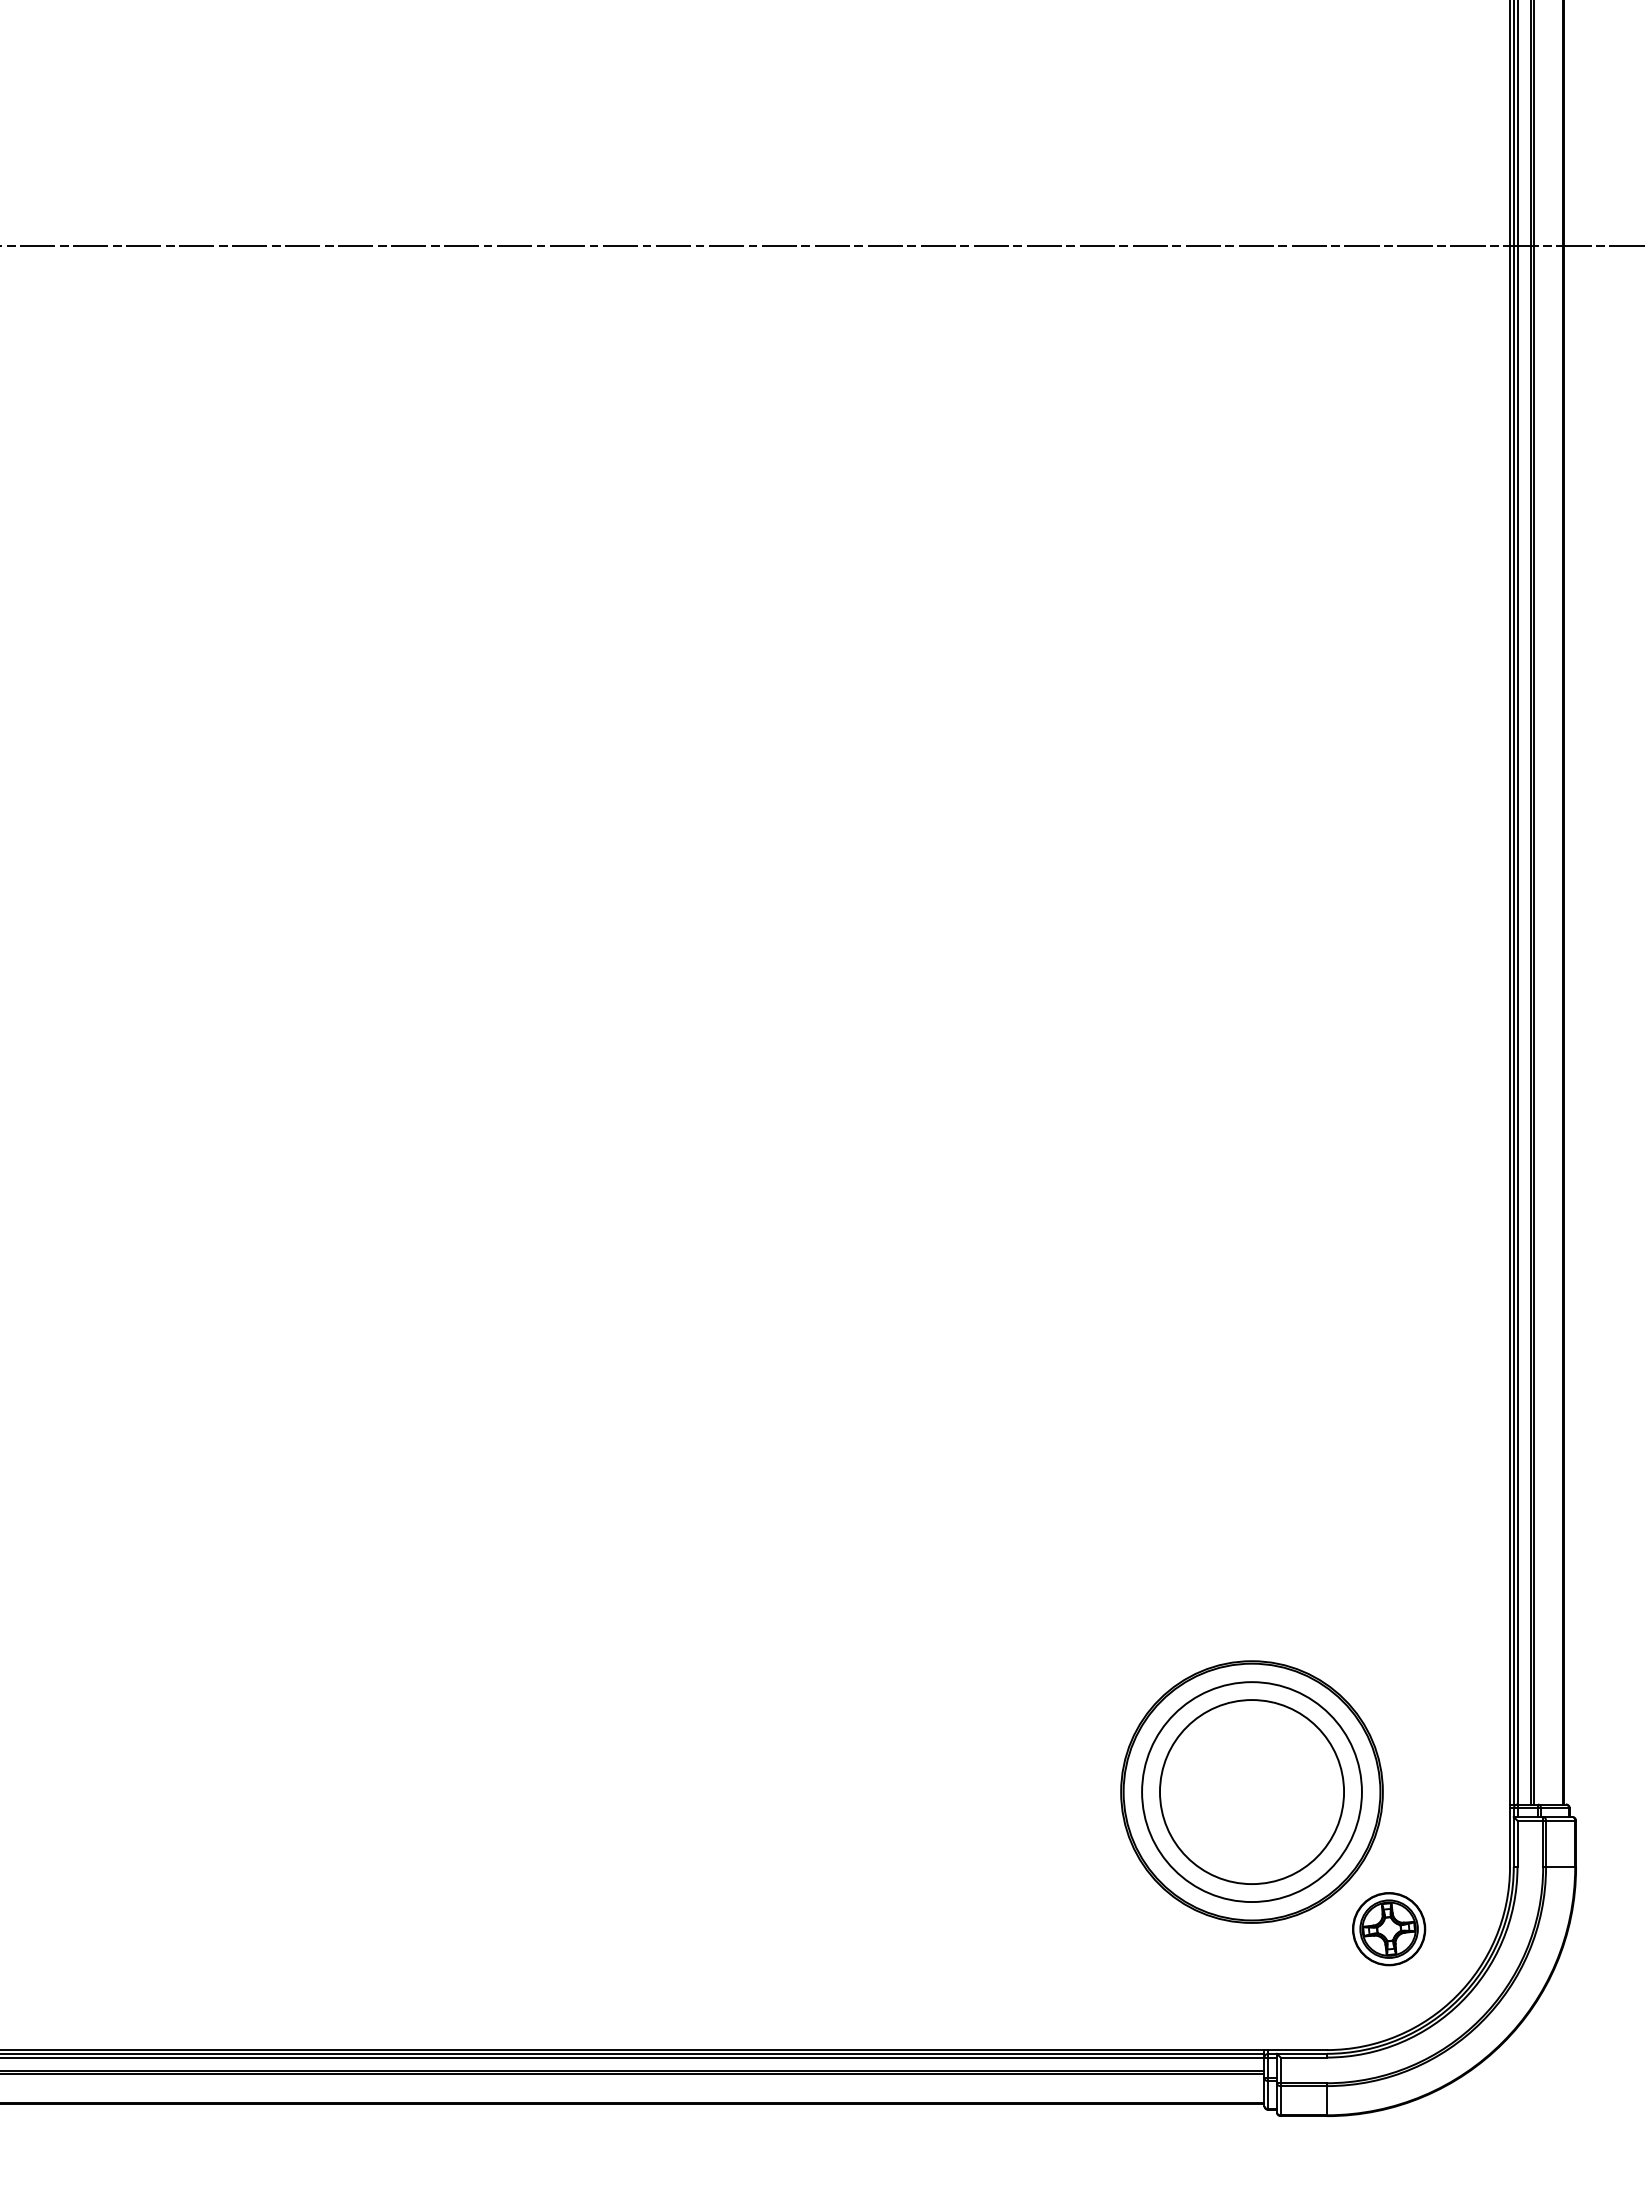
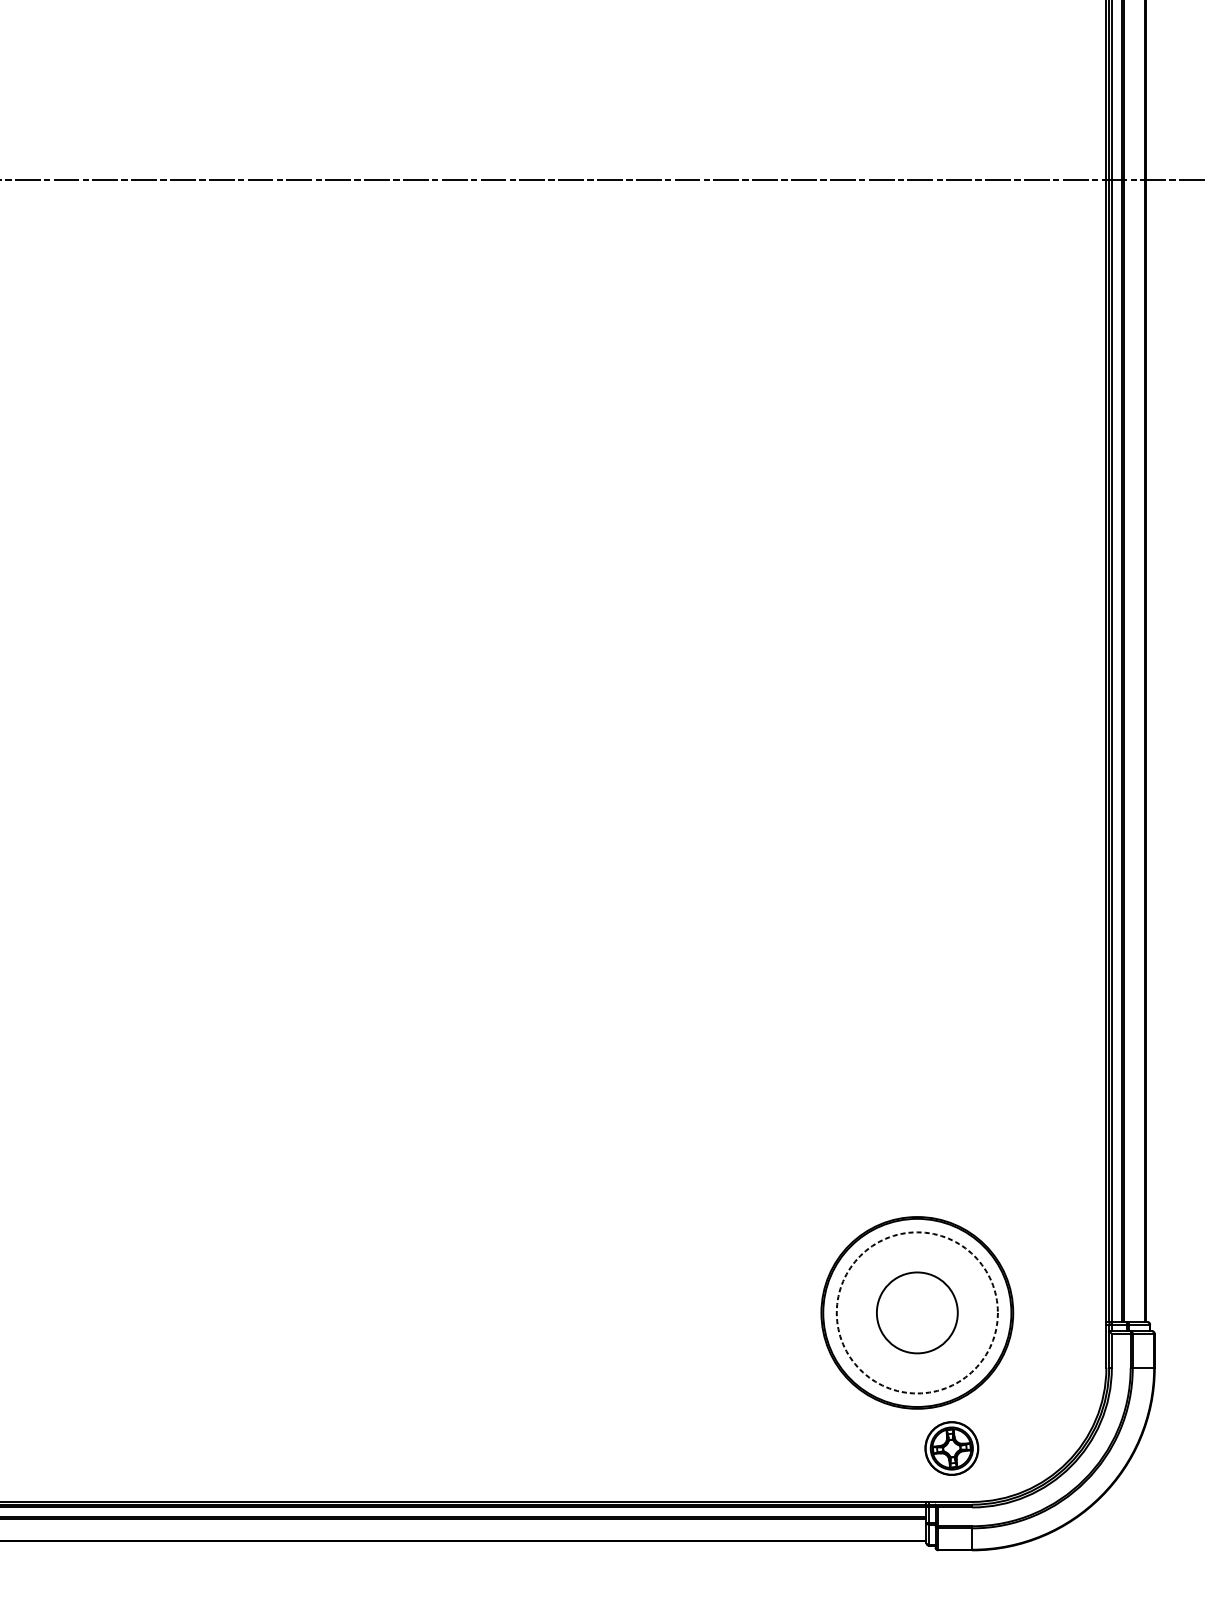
circle: (1251, 1792) -> (916, 1313), size x0.6
circle: (1251, 1792) -> (916, 1313), solid -> dashed
part: (1389, 1929) -> (952, 1448), moved

